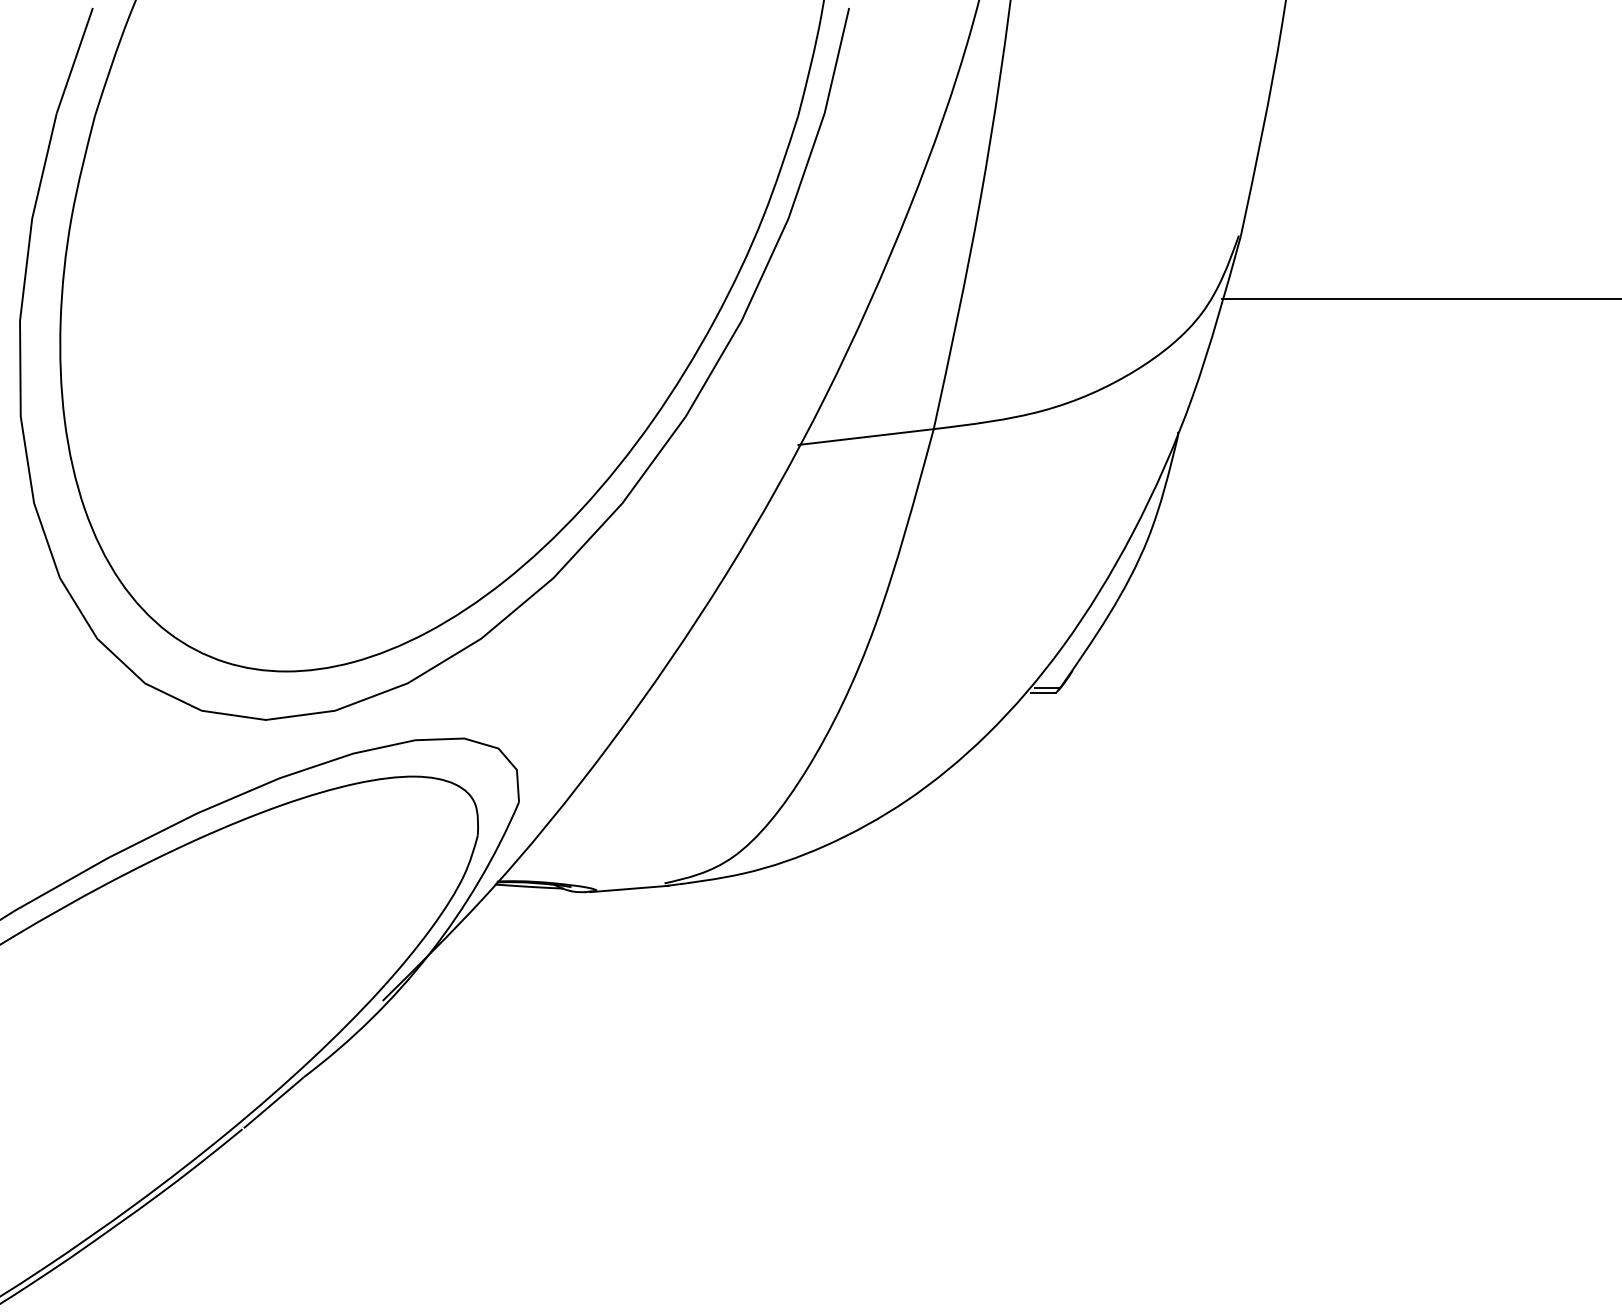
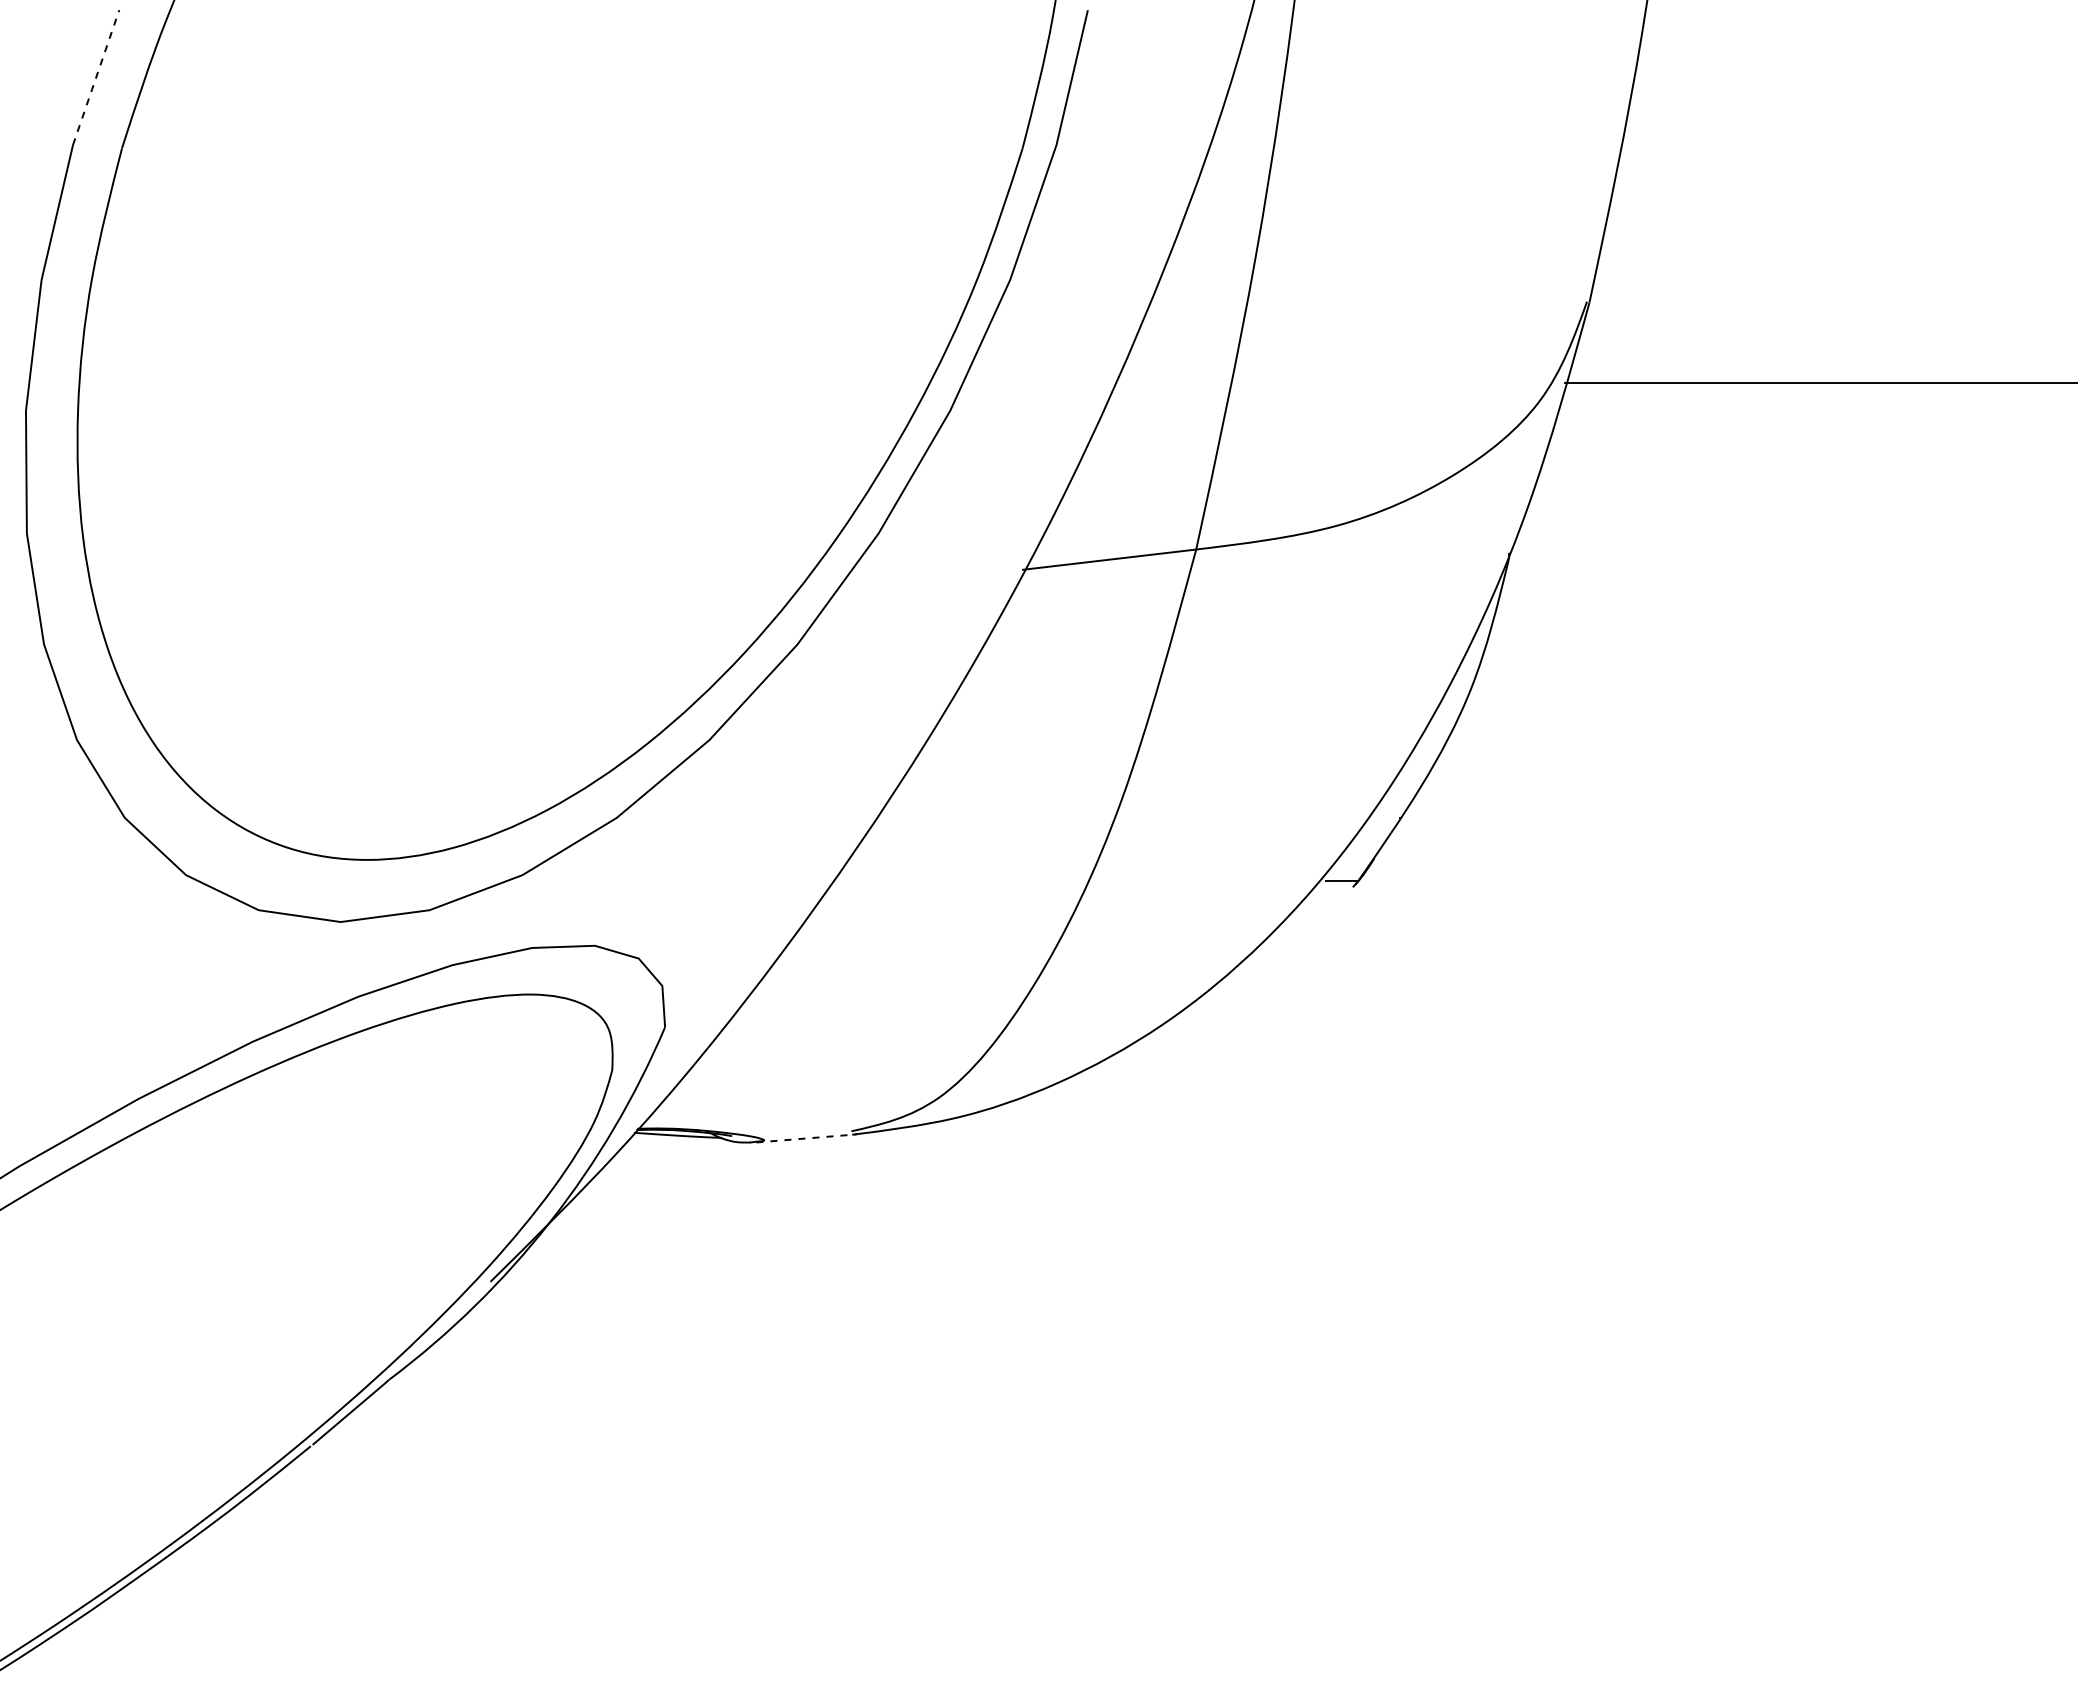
line: (75, 60) -> (96, 77), solid -> dashed
line: (1043, 693) -> (1336, 887), removed
line: (630, 889) -> (807, 1138), solid -> dashed

